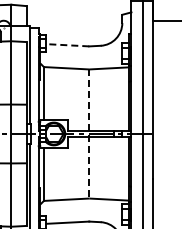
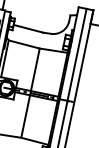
line: (67, 45) -> (28, 28), dashed -> solid
line: (89, 134) -> (30, 93), dashed -> solid

